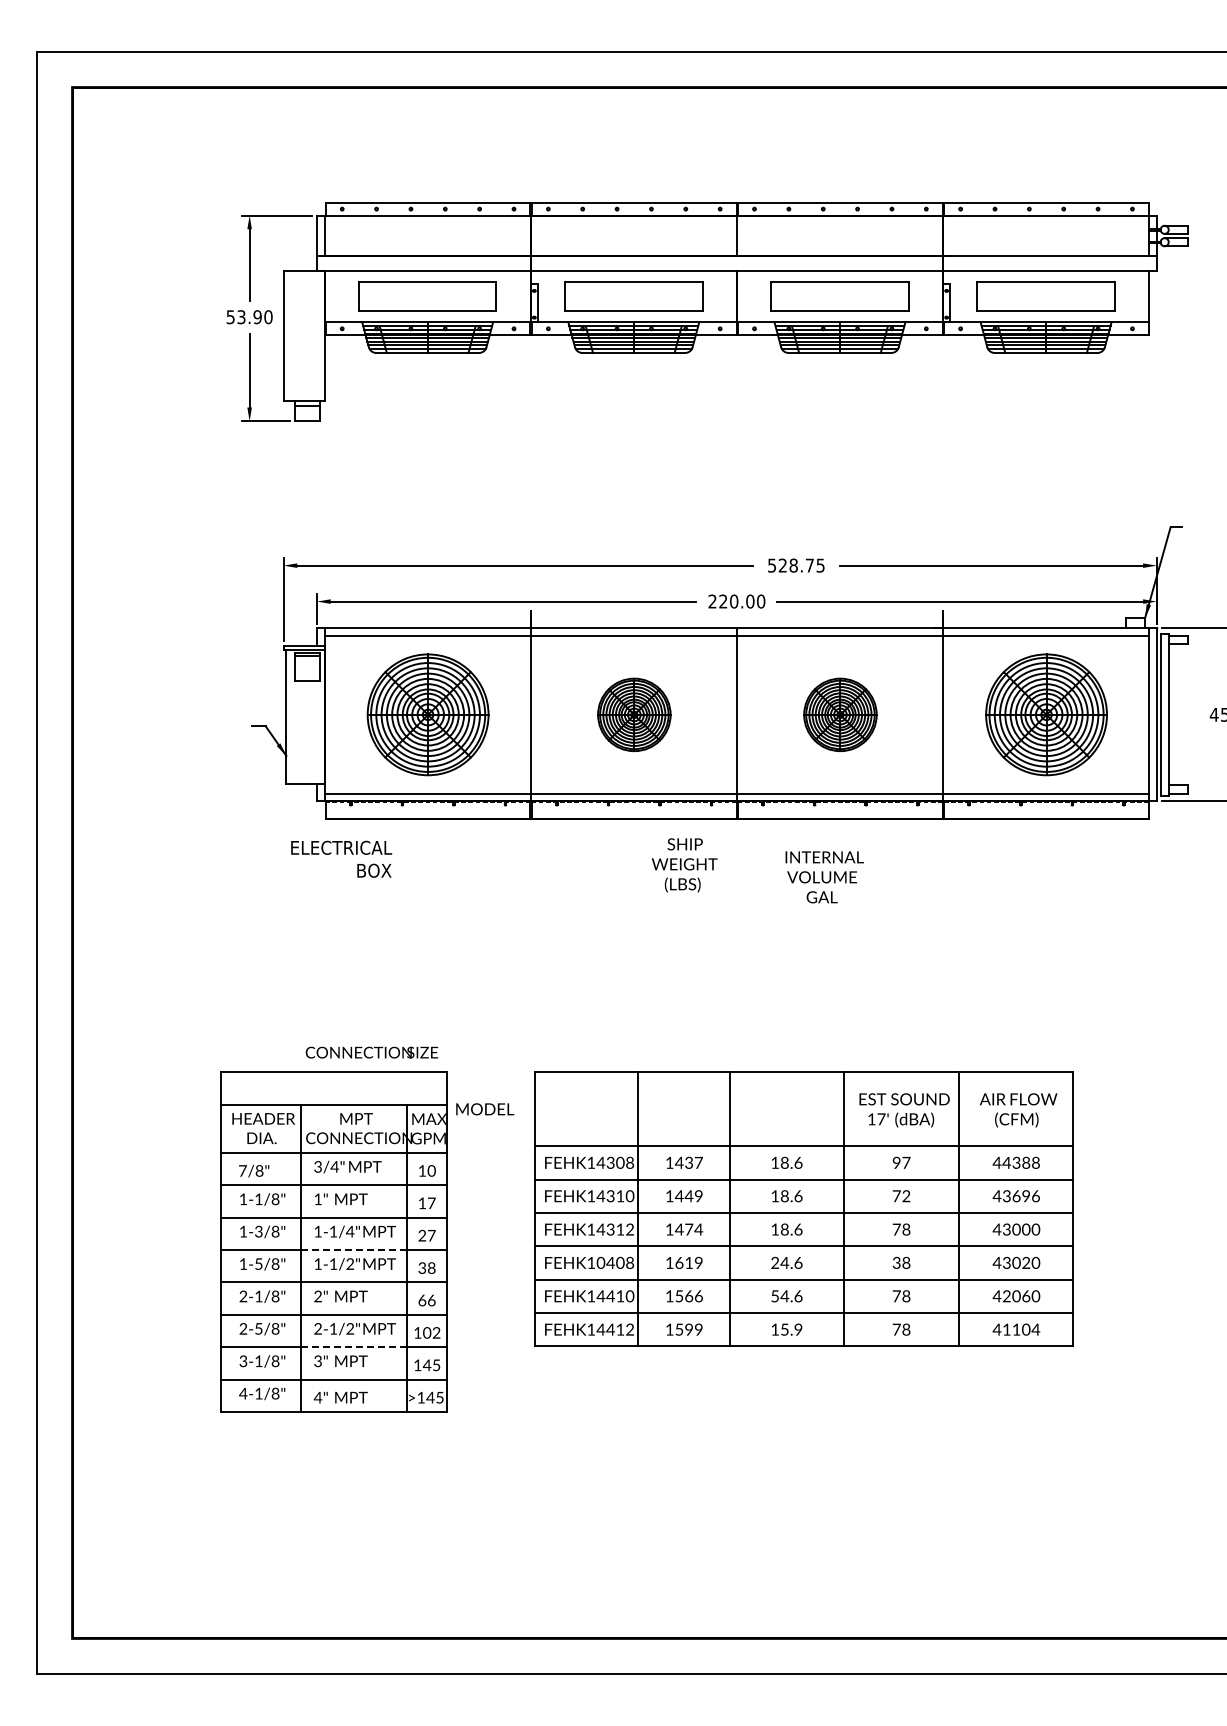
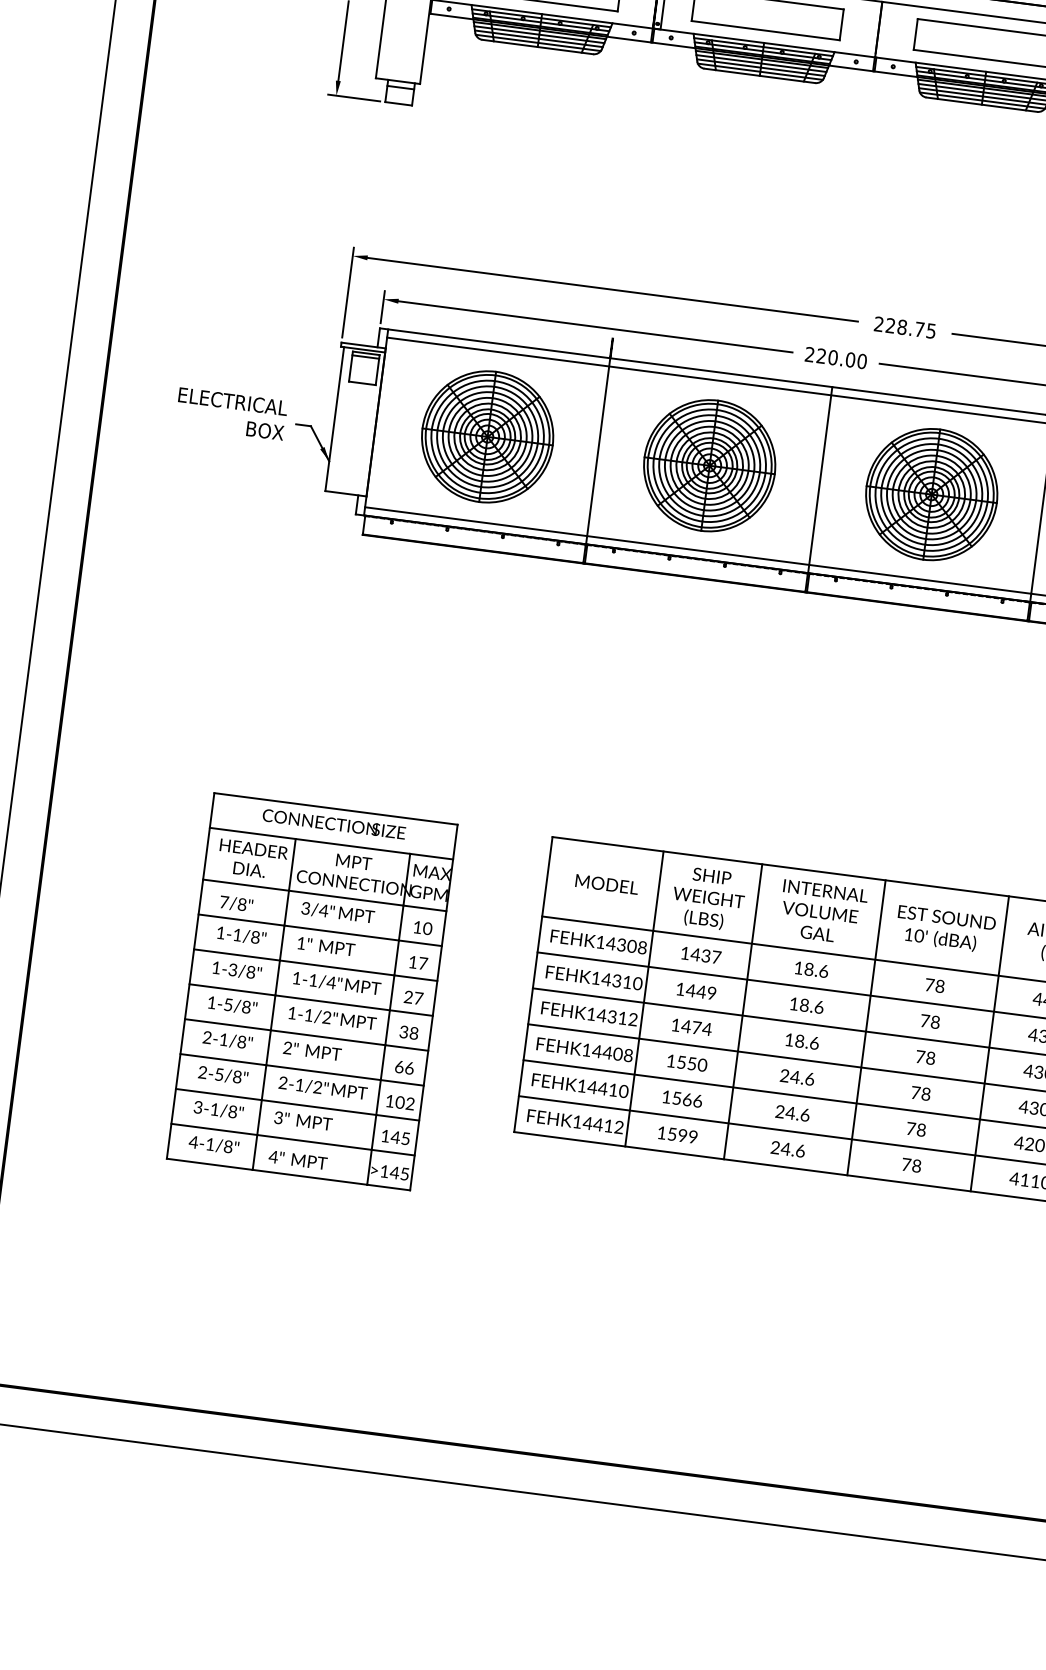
text: (771, 565) -> (878, 324), 528.75 -> 228.75
part: (634, 714) -> (709, 465), size x1.67
part: (840, 714) -> (931, 494), size x1.67
text: (341, 858) -> (231, 413), moved
text: (684, 865) -> (708, 898), moved
text: (824, 877) -> (822, 912), moved
text: (371, 1052) -> (333, 823), moved
text: (485, 1109) -> (607, 884), moved
text: (881, 1119) -> (919, 936), 17' -> 10'
text: (901, 1162) -> (934, 985), 97 -> 78
text: (906, 1196) -> (935, 1022), 72 -> 78
line: (354, 1249) -> (333, 1002), dashed -> solid
text: (600, 1262) -> (596, 1050), FEHK10408 -> FEHK14408
text: (689, 1262) -> (692, 1063), 1619 -> 1550
text: (896, 1262) -> (915, 1092), 38 -> 78
text: (775, 1296) -> (780, 1112), 54.6 -> 24.6
text: (786, 1329) -> (787, 1149), 15.9 -> 24.6
line: (354, 1347) -> (319, 1108), dashed -> solid

